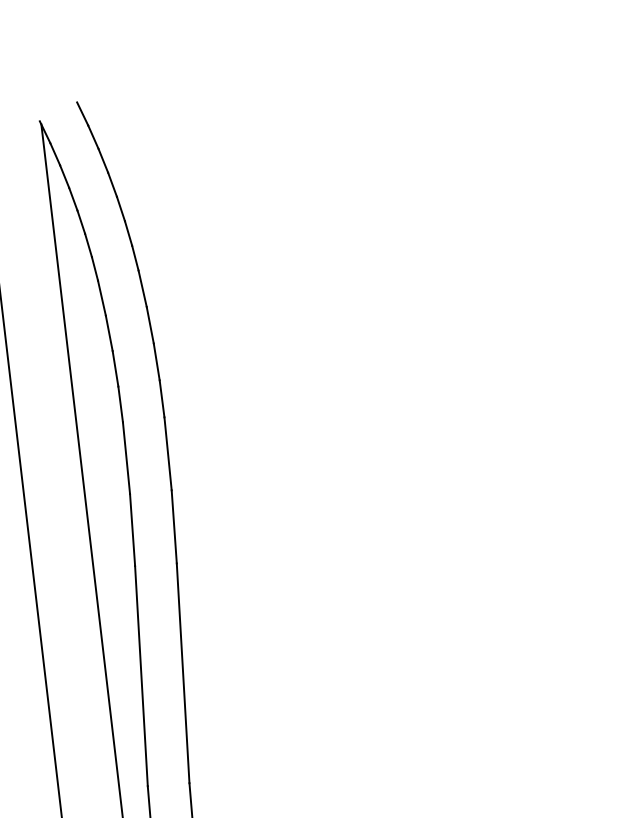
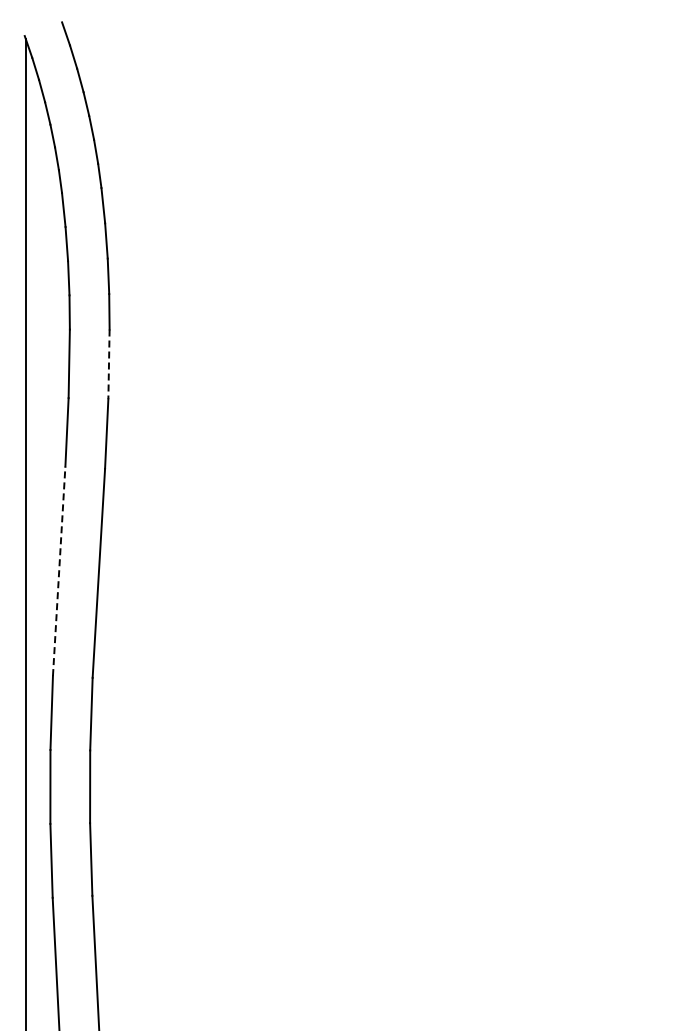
line: (167, 454) -> (108, 364), solid -> dashed
line: (141, 676) -> (59, 571), solid -> dashed

